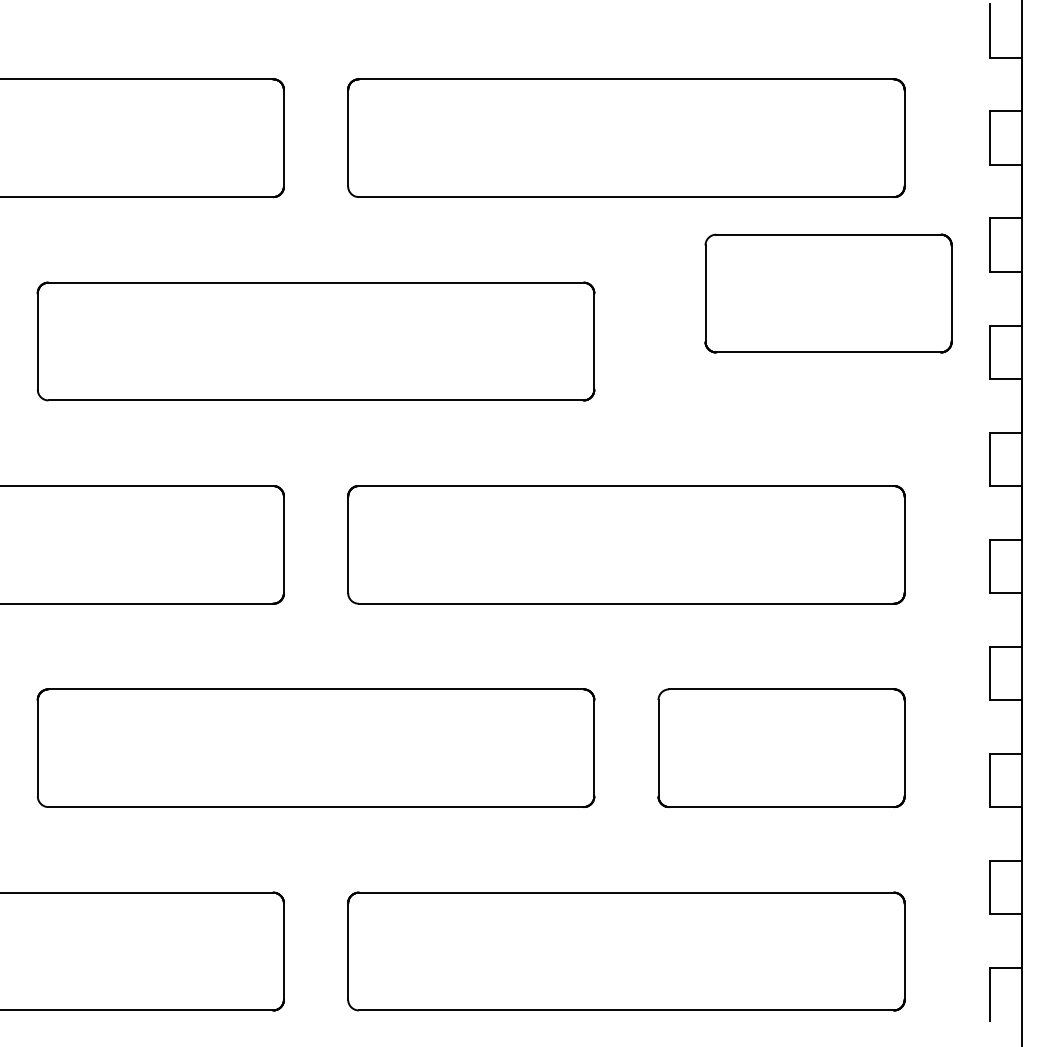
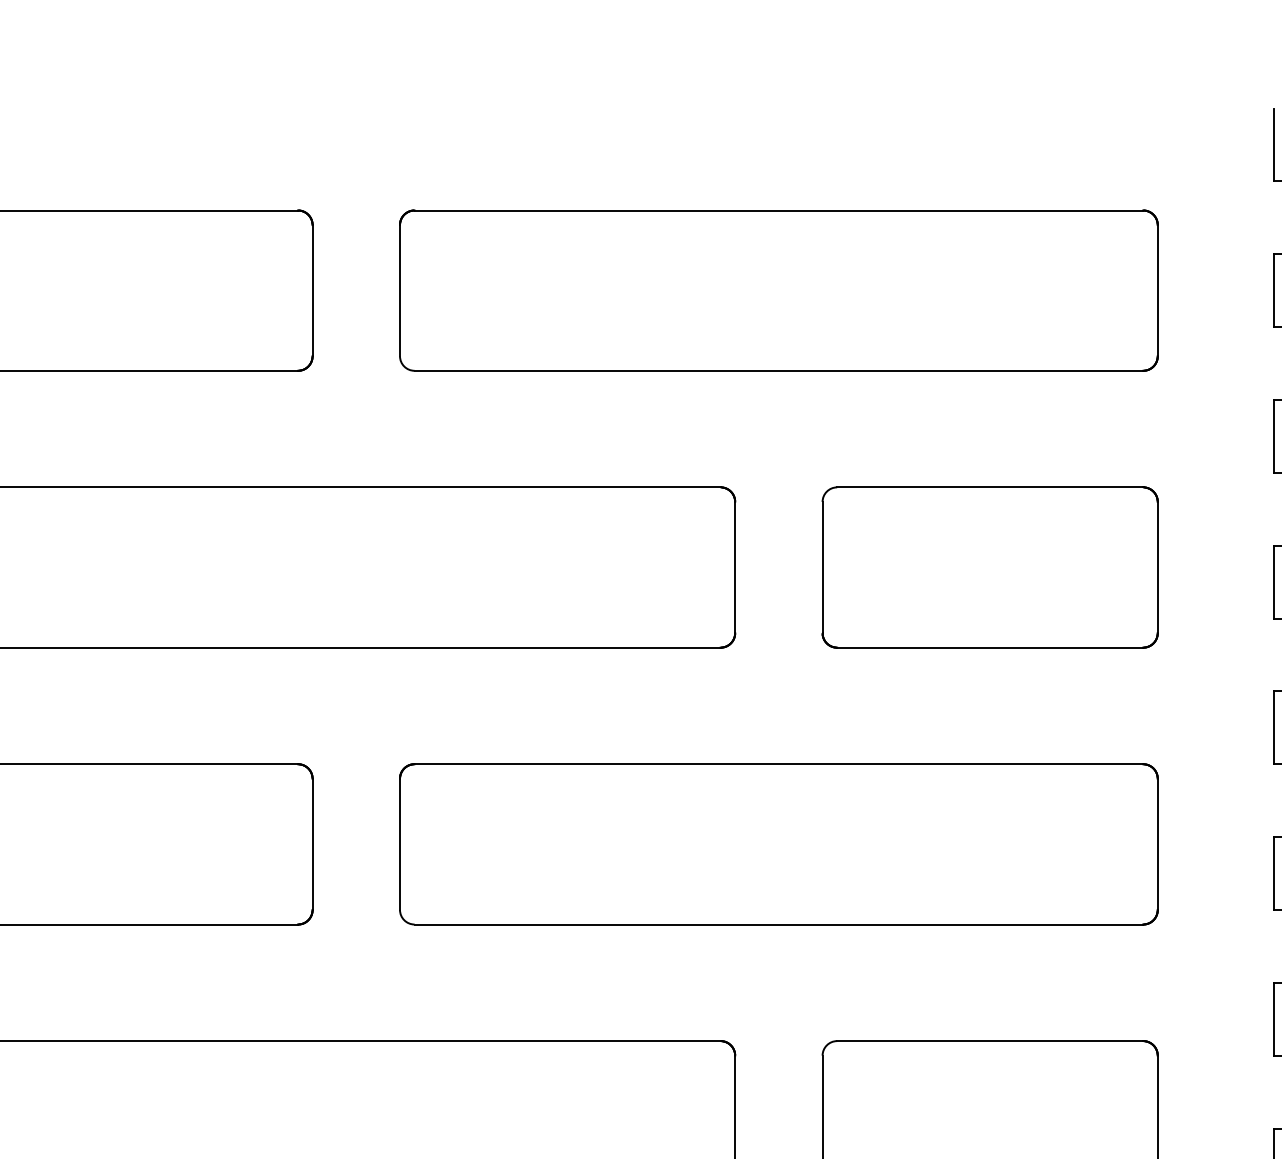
part: (828, 293) -> (990, 567), moved

